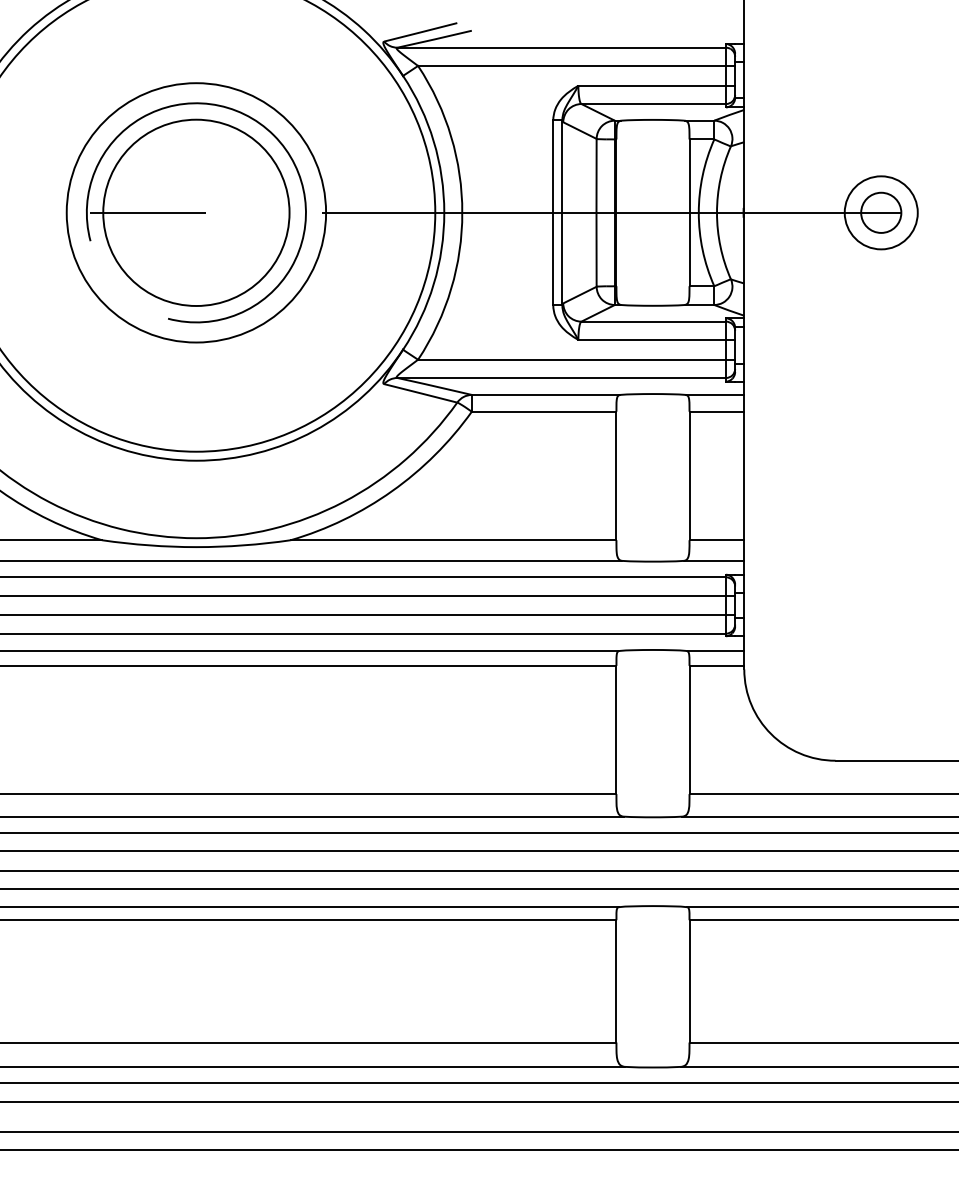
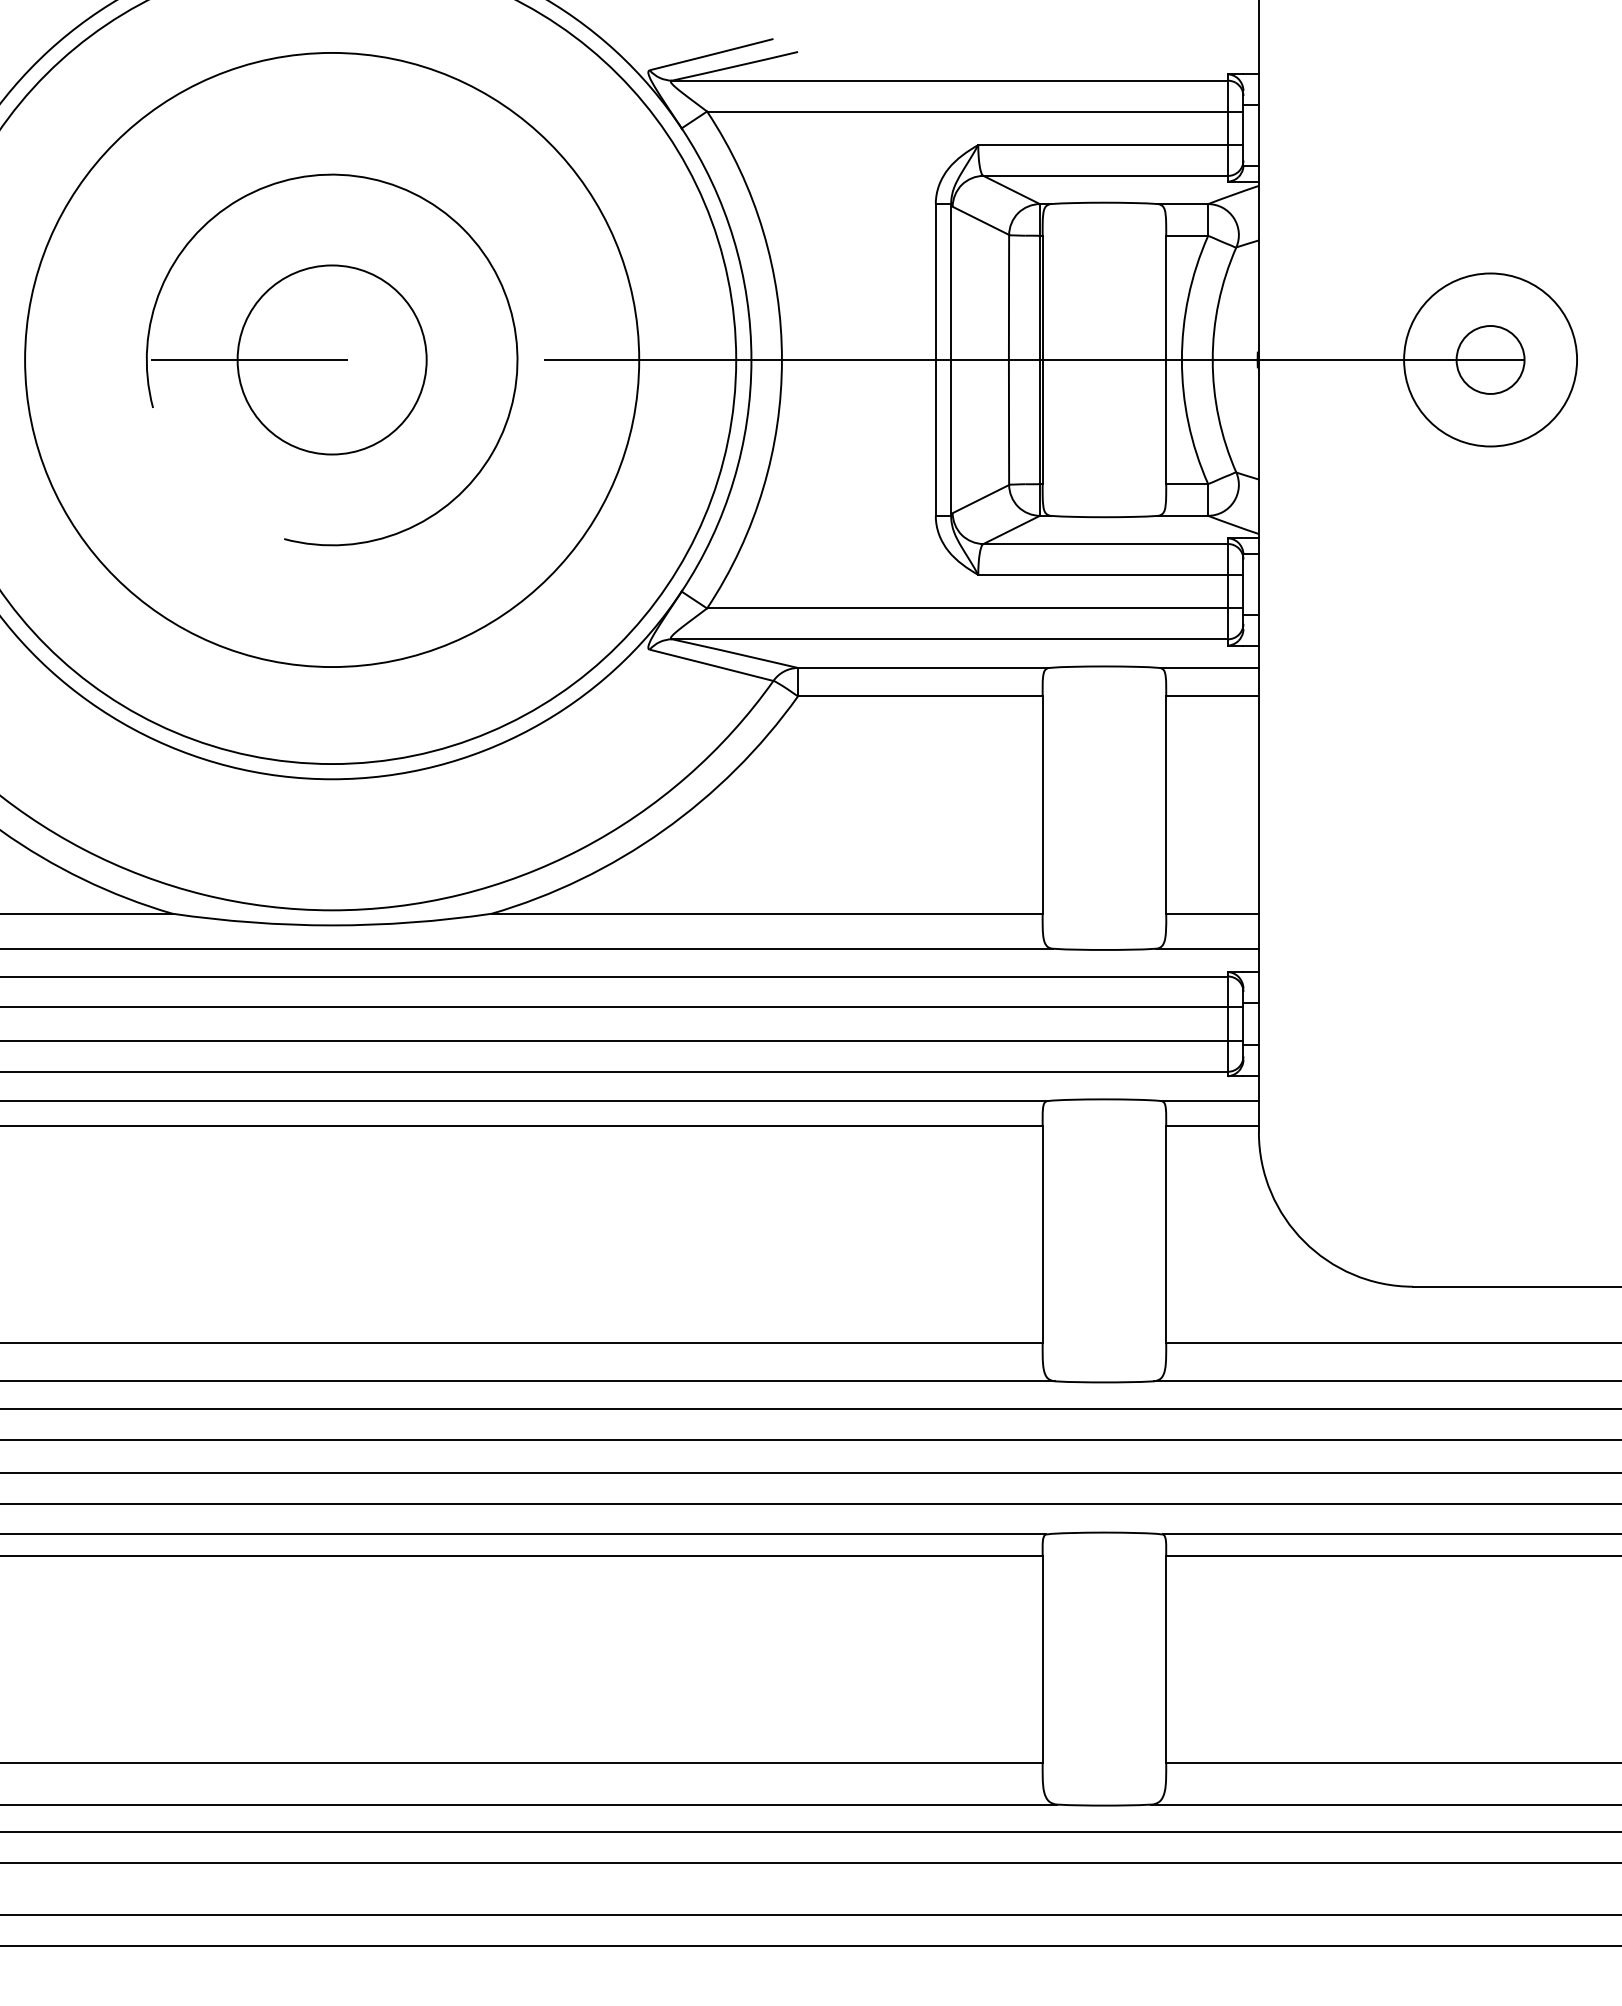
circle: (196, 212) -> (332, 359), size x0.6
circle: (196, 212) -> (332, 359), size x1.4
circle: (880, 212) -> (1489, 359), size x1.4

